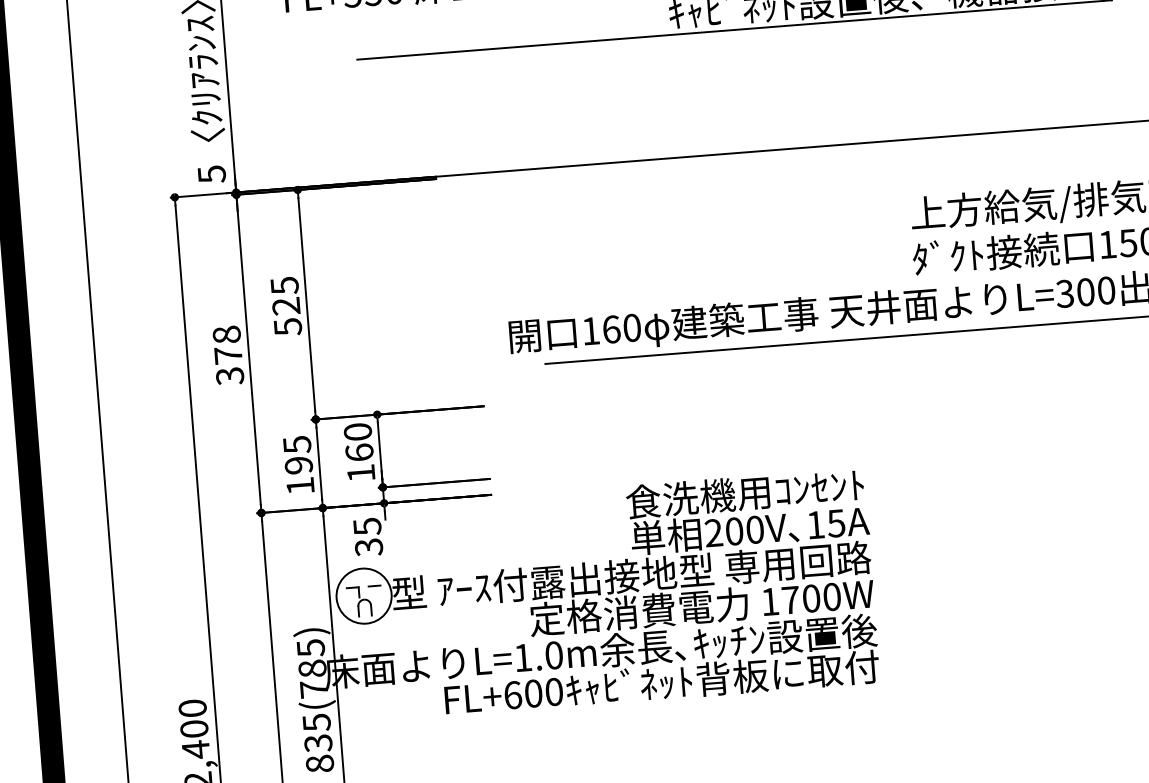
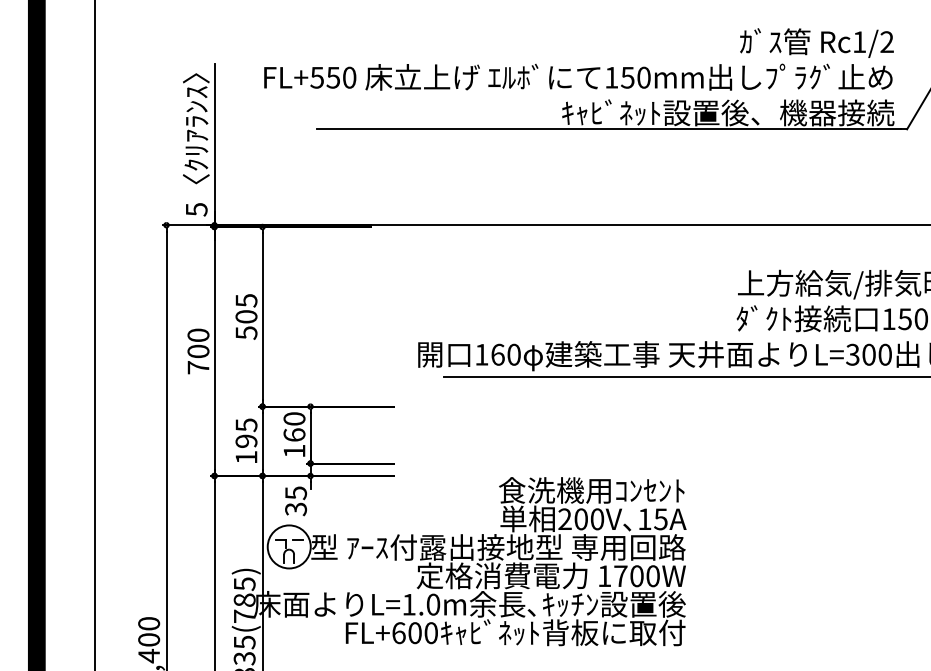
text: (286, 305) -> (246, 316), 525 -> 505
text: (228, 355) -> (198, 351), 378 -> 700

